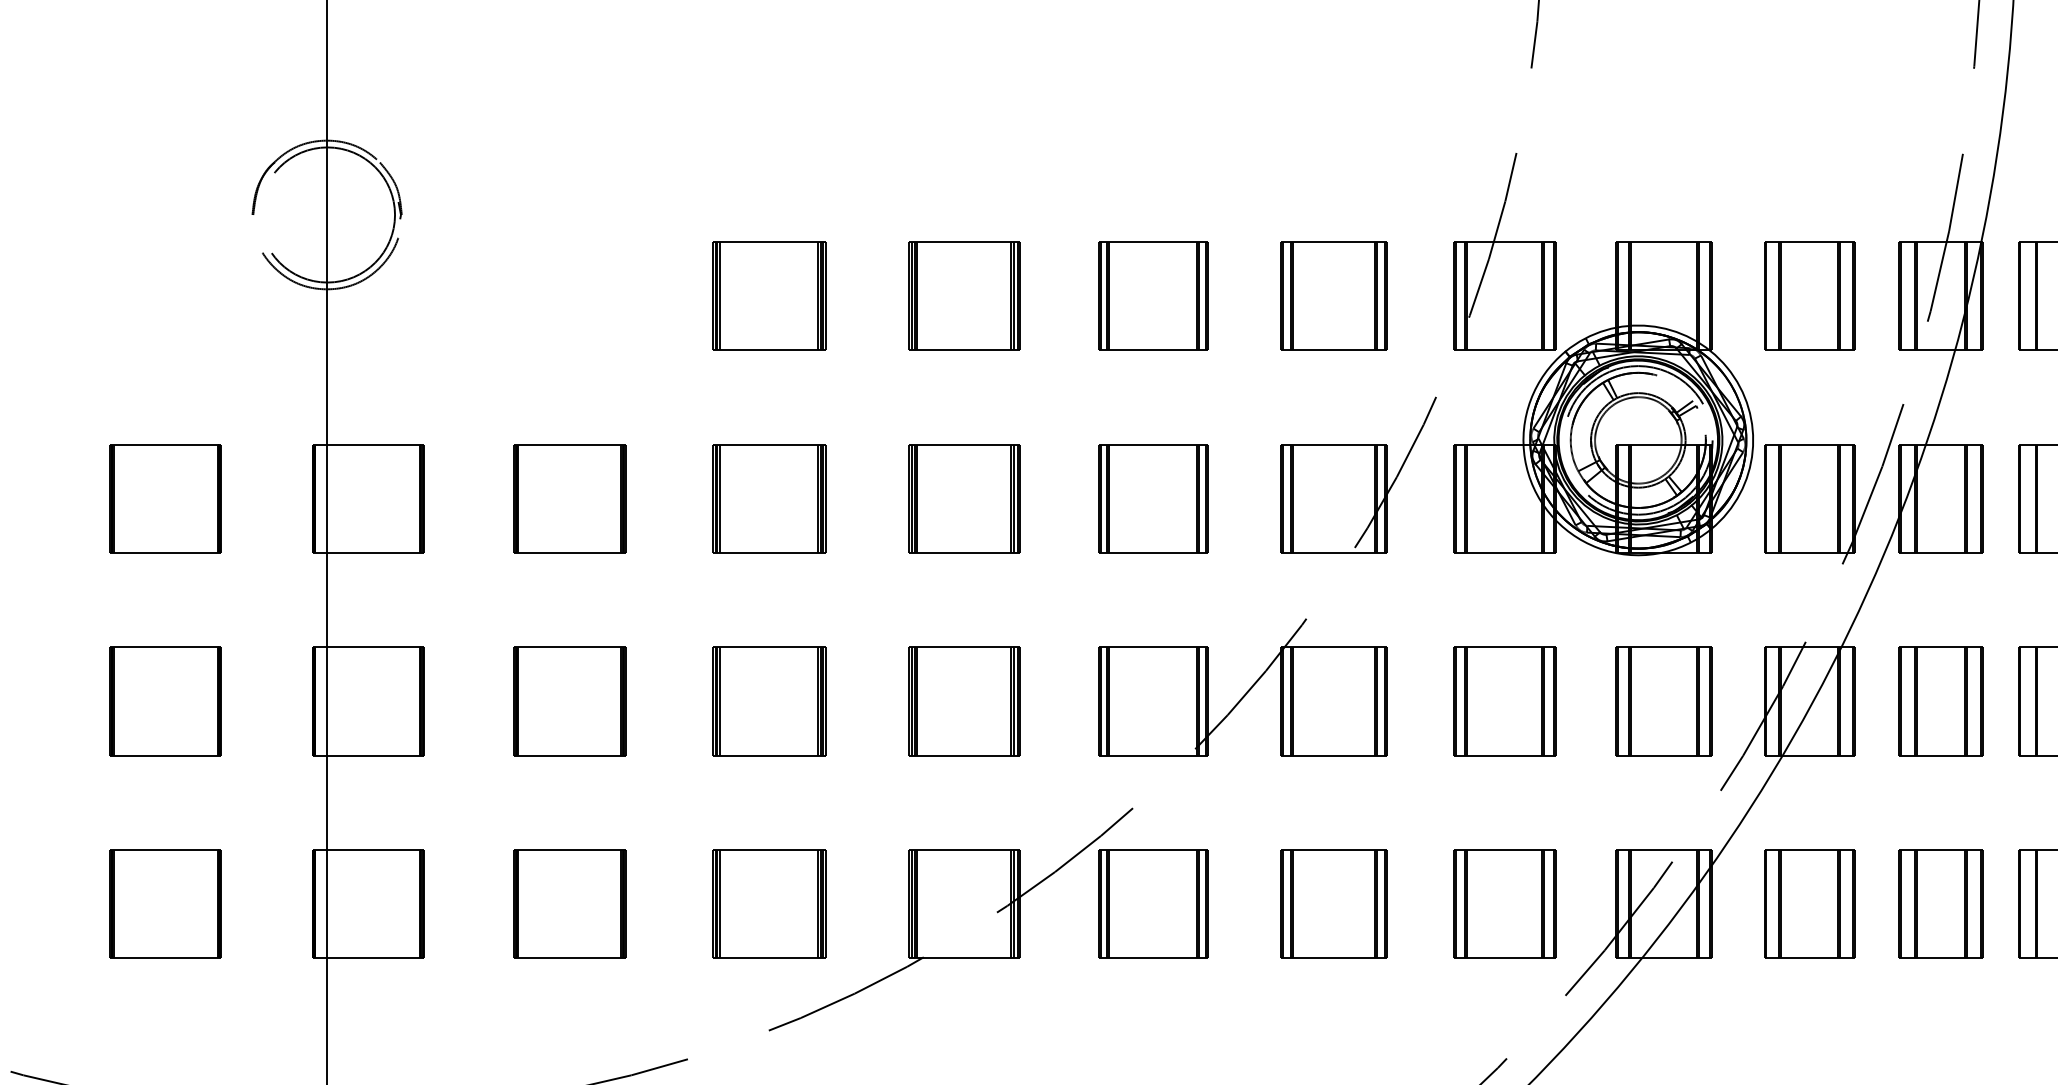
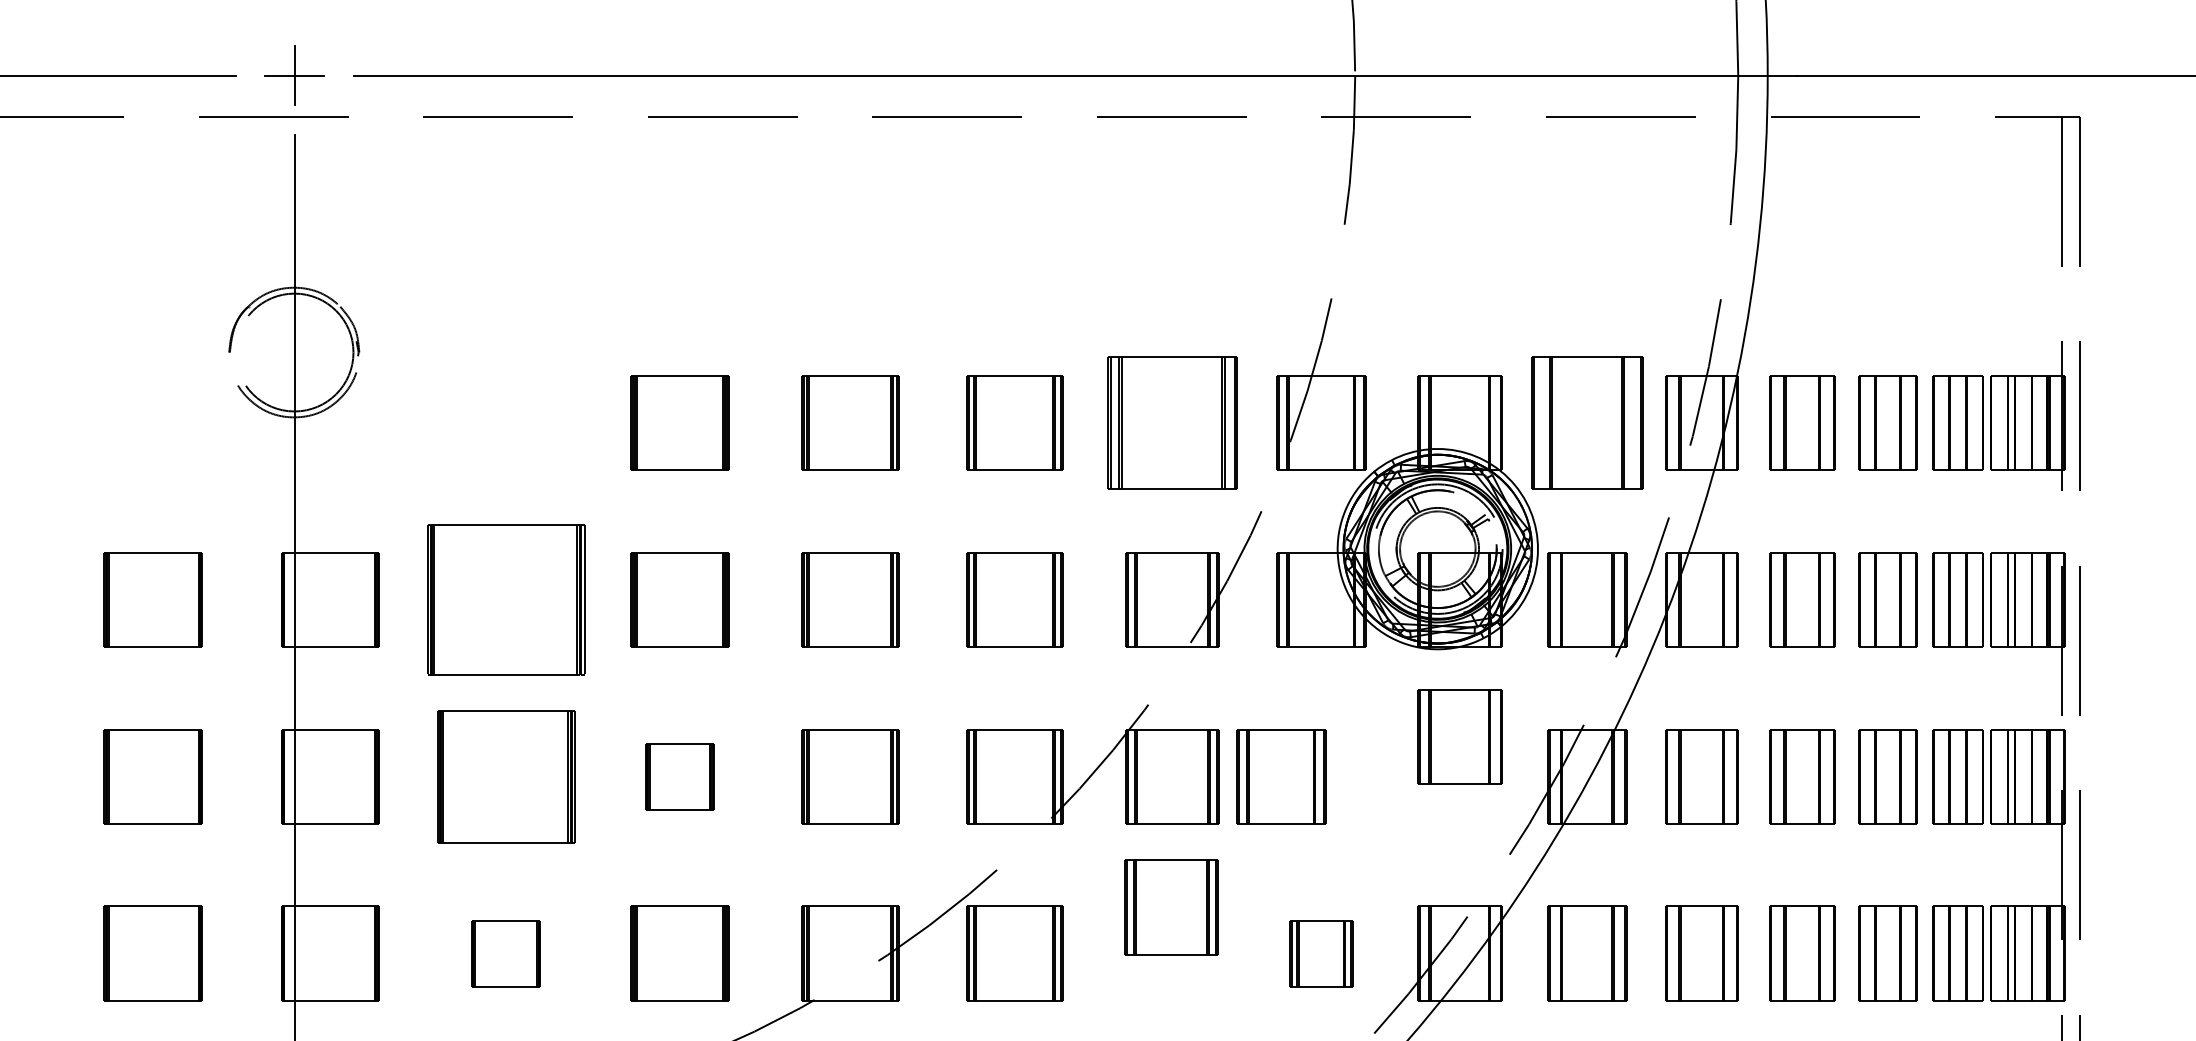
part: (1334, 295) -> (1172, 422), size x1.4
part: (1809, 295) -> (1587, 422), size x1.4
part: (569, 498) -> (505, 599), size x1.6
part: (569, 701) -> (505, 776), size x1.4
part: (768, 701) -> (679, 776), size x0.7
part: (1504, 701) -> (1281, 776), moved
part: (1663, 701) -> (1459, 736), moved
part: (569, 904) -> (505, 953), size x0.7
part: (1334, 904) -> (1171, 907), moved
part: (1504, 904) -> (1321, 953), size x0.7

